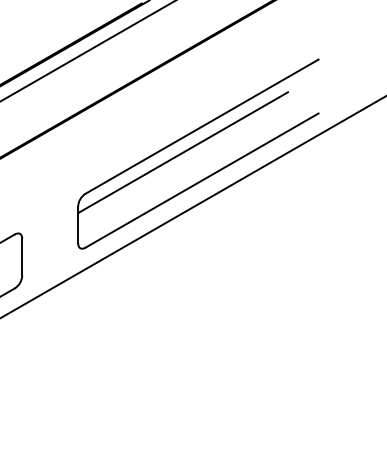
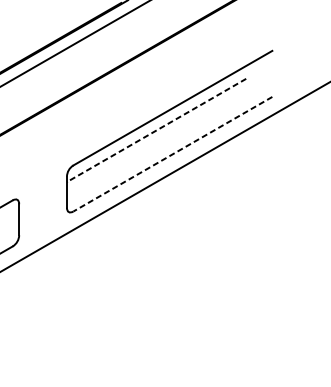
line: (183, 152) -> (156, 130), solid -> dashed
line: (201, 180) -> (172, 154), solid -> dashed

